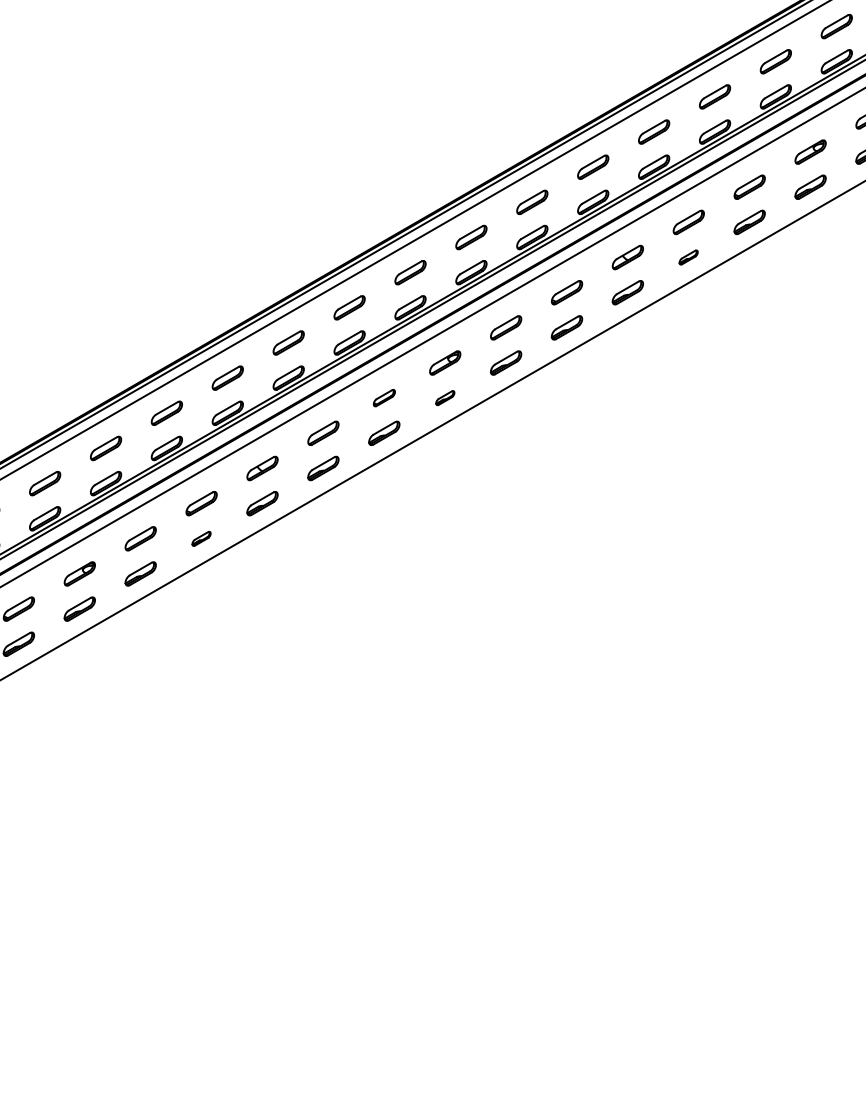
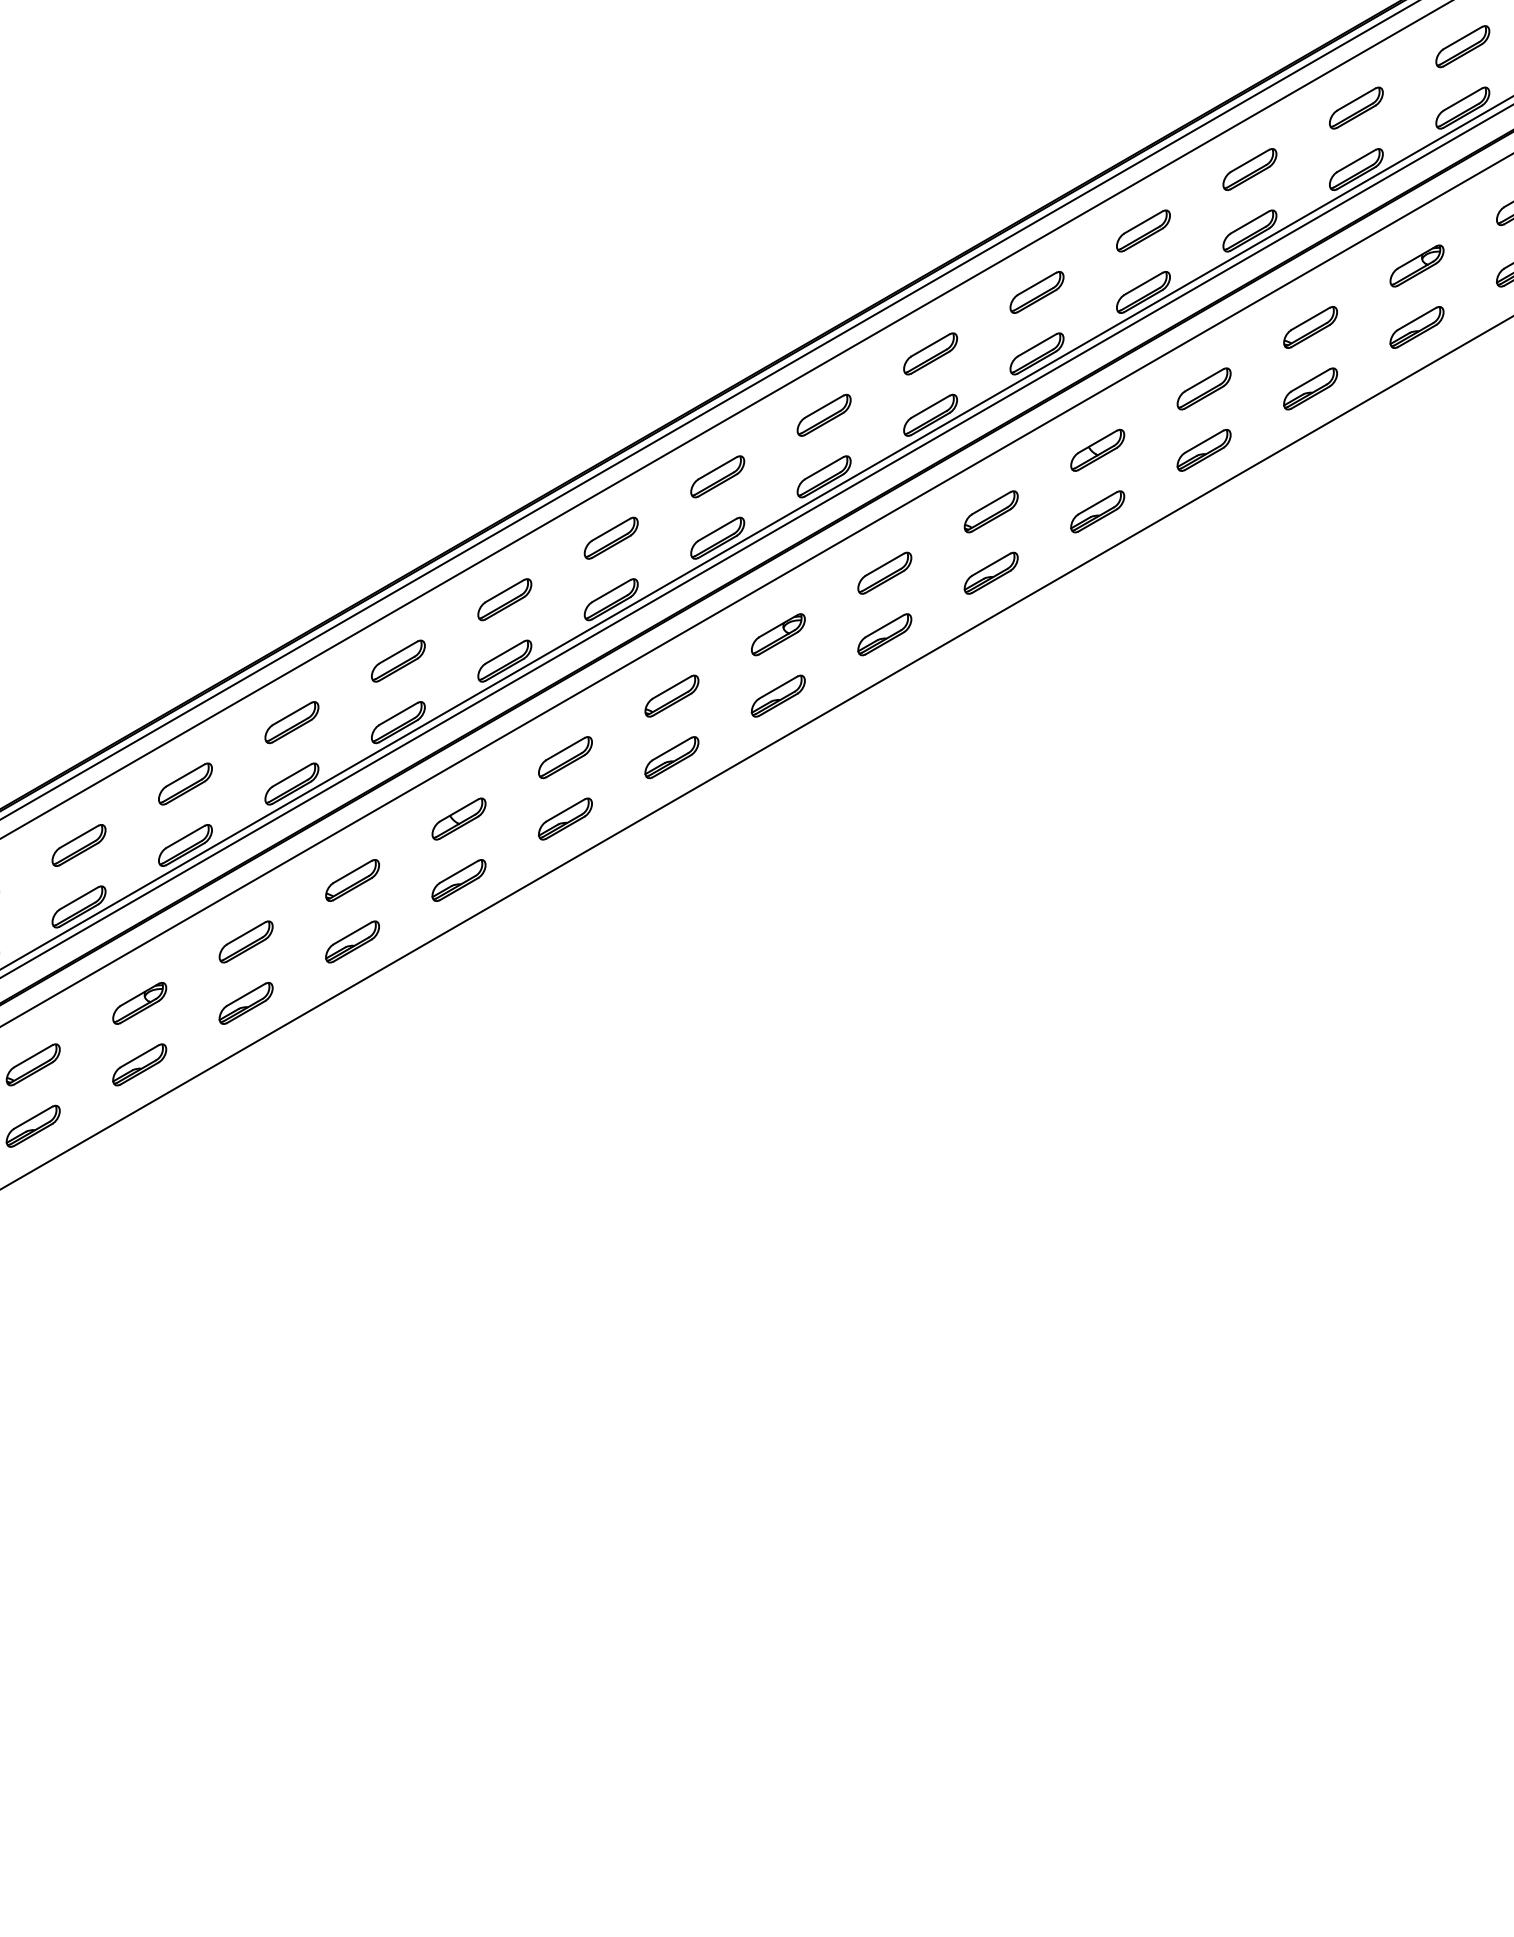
part: (688, 257) -> (1203, 450), size x1.67
part: (384, 397) -> (672, 694), size x1.43
part: (445, 397) -> (778, 694), size x1.67
part: (201, 538) -> (352, 941), size x1.67

